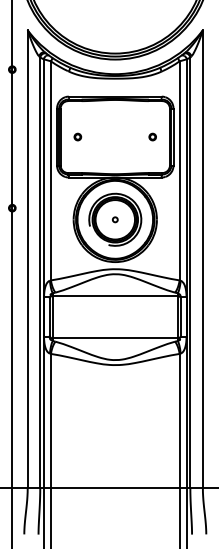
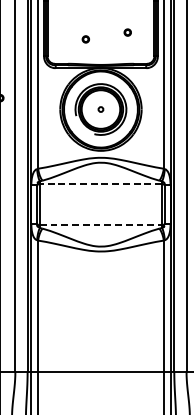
part: (77, 136) -> (85, 38), moved
part: (152, 136) -> (127, 32), moved
line: (115, 295) -> (101, 183), solid -> dashed
line: (115, 338) -> (101, 225), solid -> dashed

